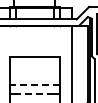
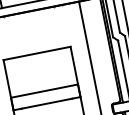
line: (34, 85) -> (44, 91), dashed -> solid
line: (34, 94) -> (46, 103), dashed -> solid

